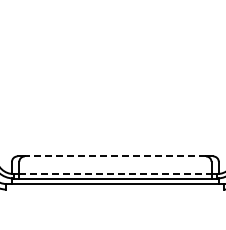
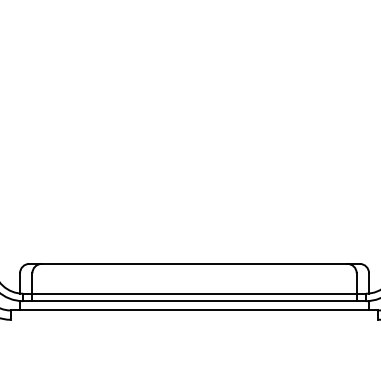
line: (115, 156) -> (194, 264), dashed -> solid
line: (115, 174) -> (194, 294), dashed -> solid

